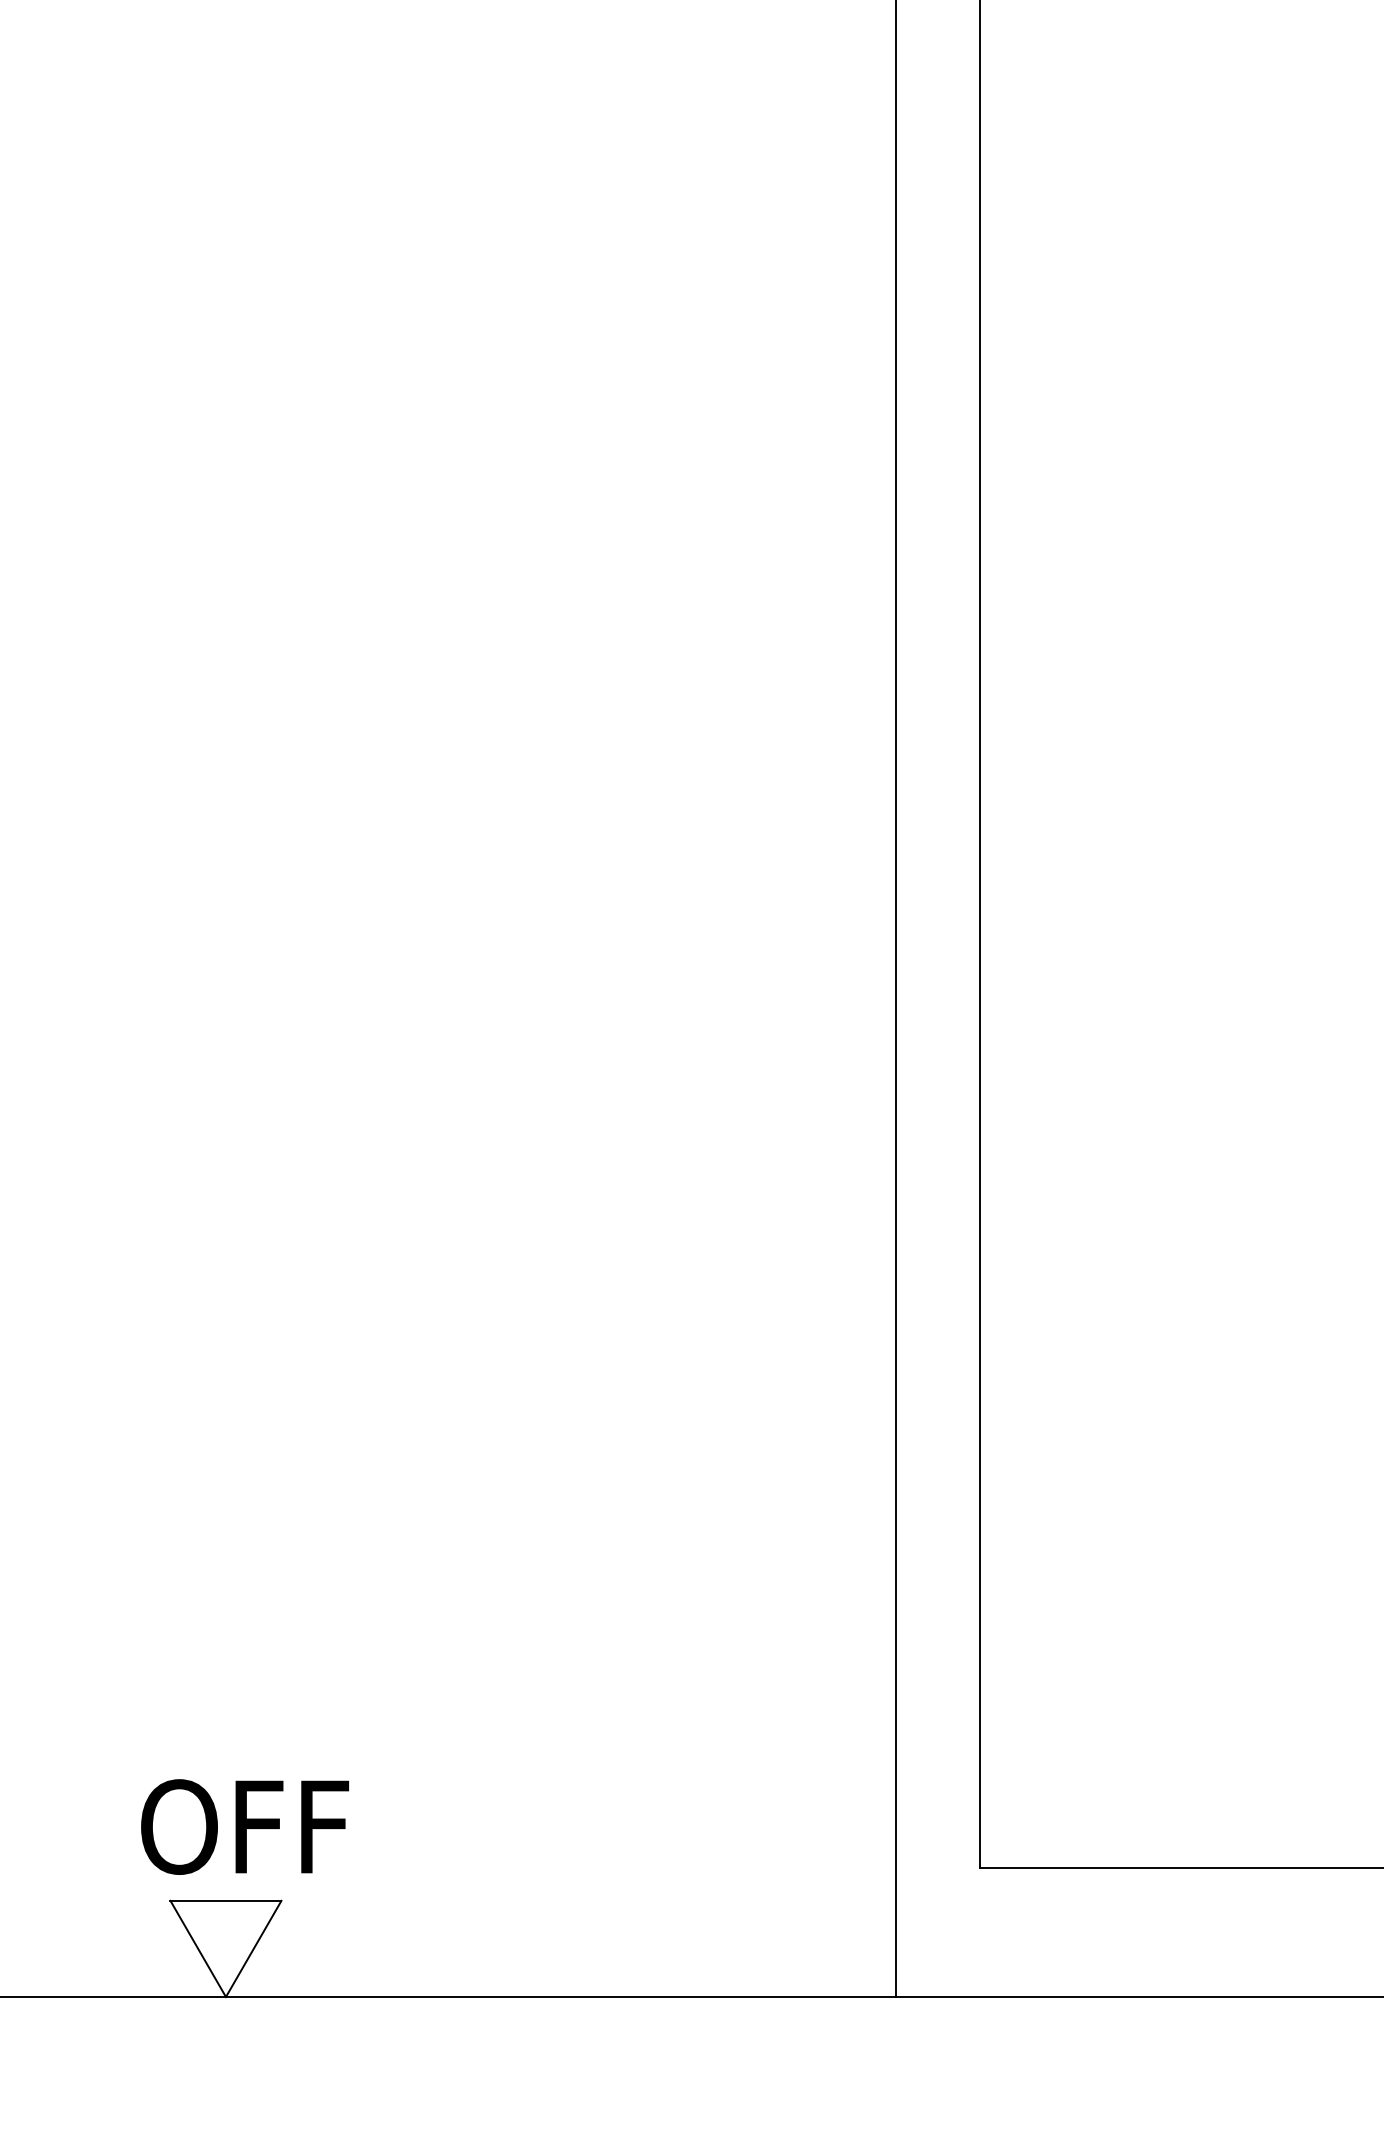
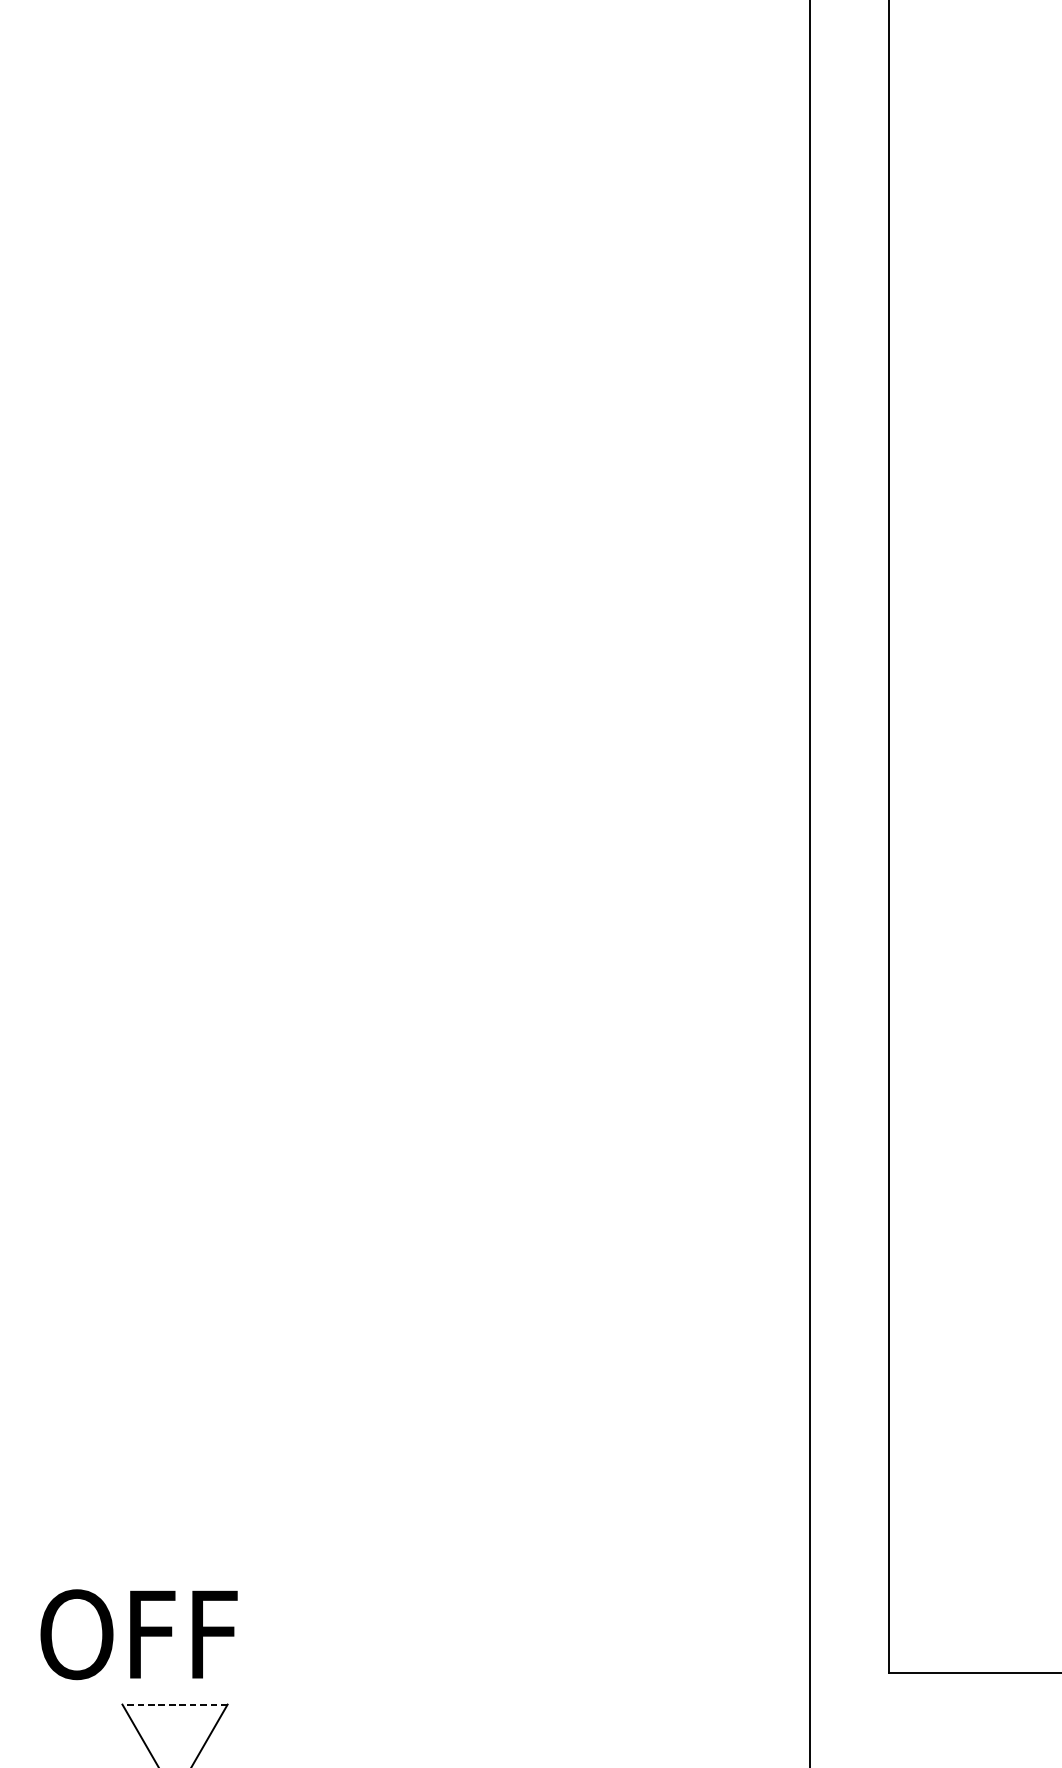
text: (244, 1826) -> (138, 1634), moved
line: (225, 1900) -> (174, 1704), solid -> dashed

